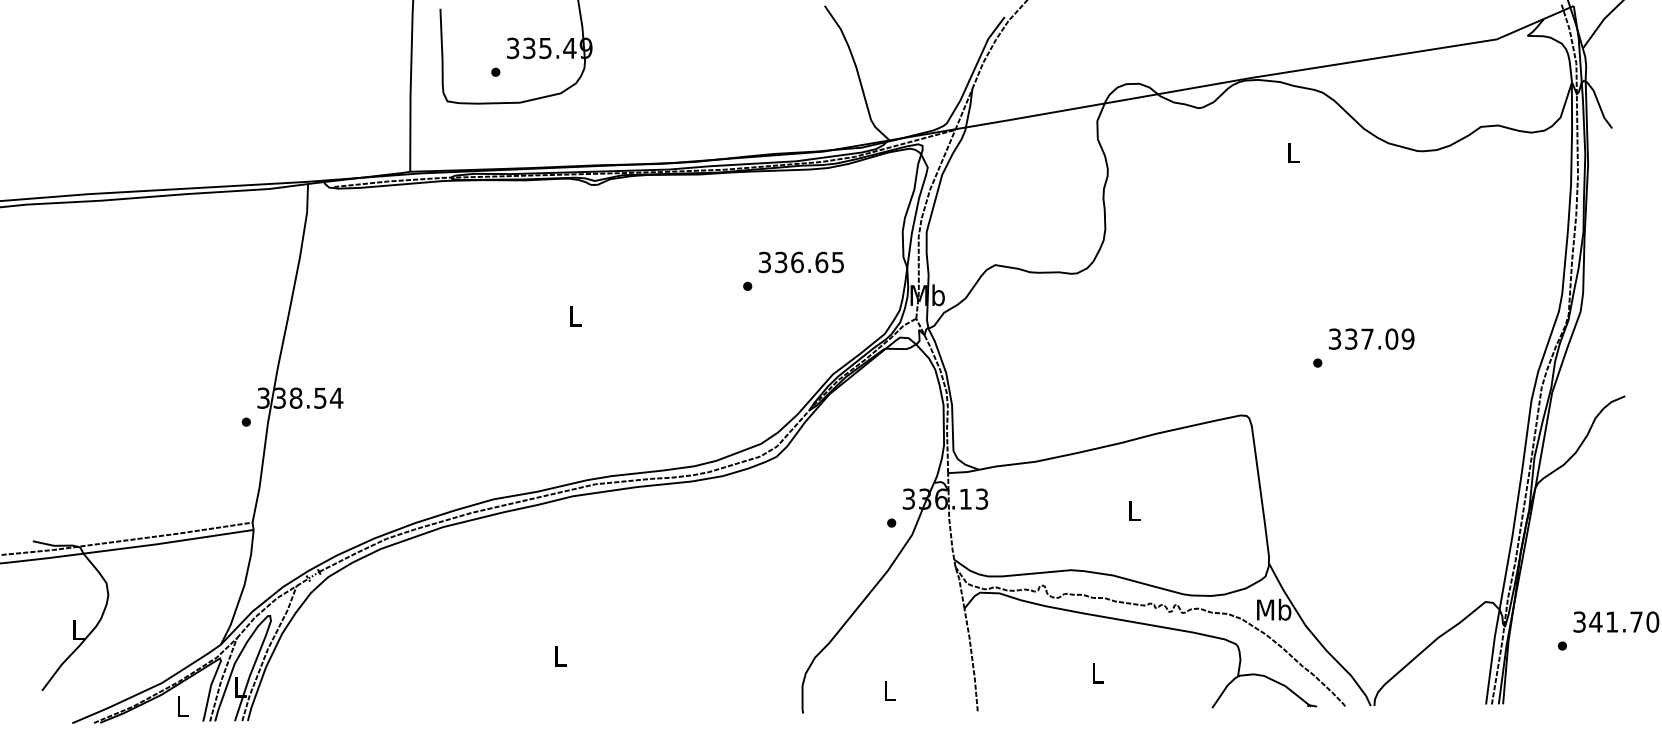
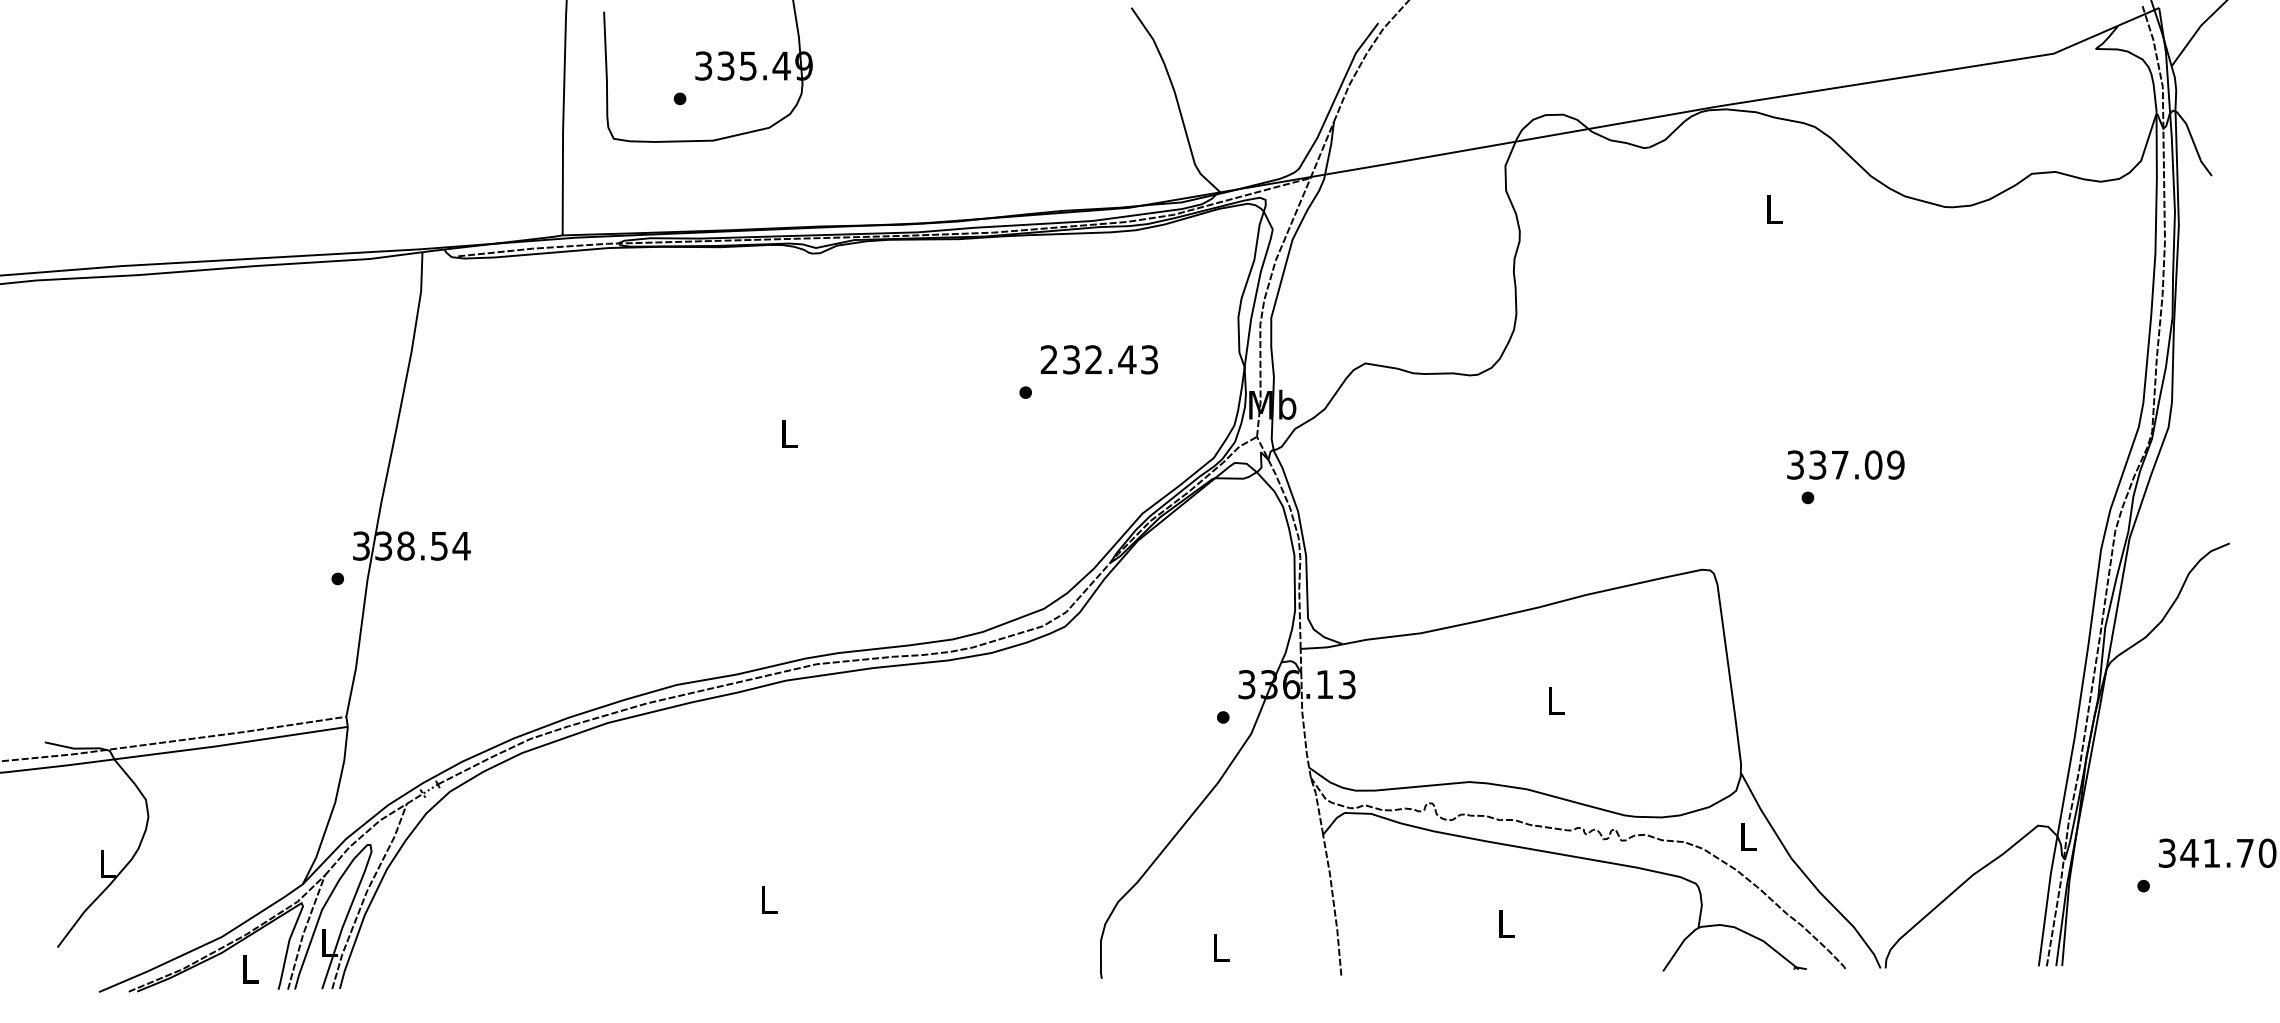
text: (800, 262) -> (1098, 359), 336.65 -> 232.43
text: (1371, 338) -> (1845, 464), moved
text: (1273, 609) -> (1747, 836), Mb -> L

